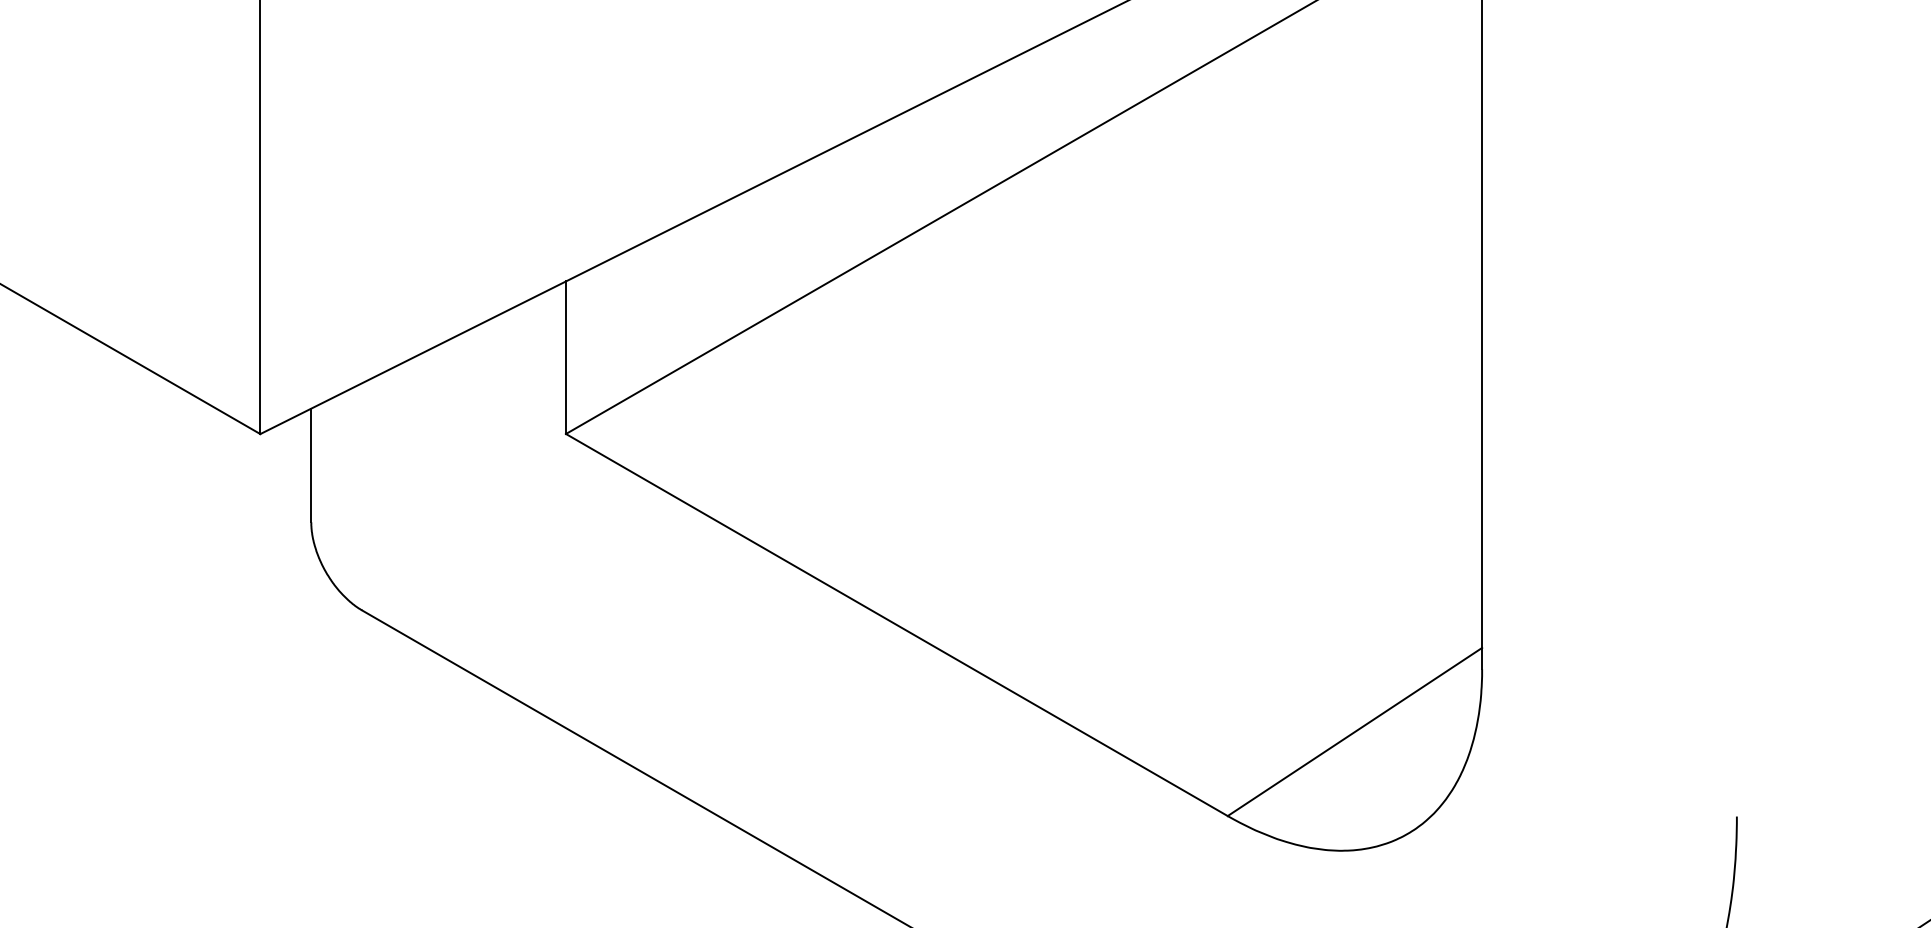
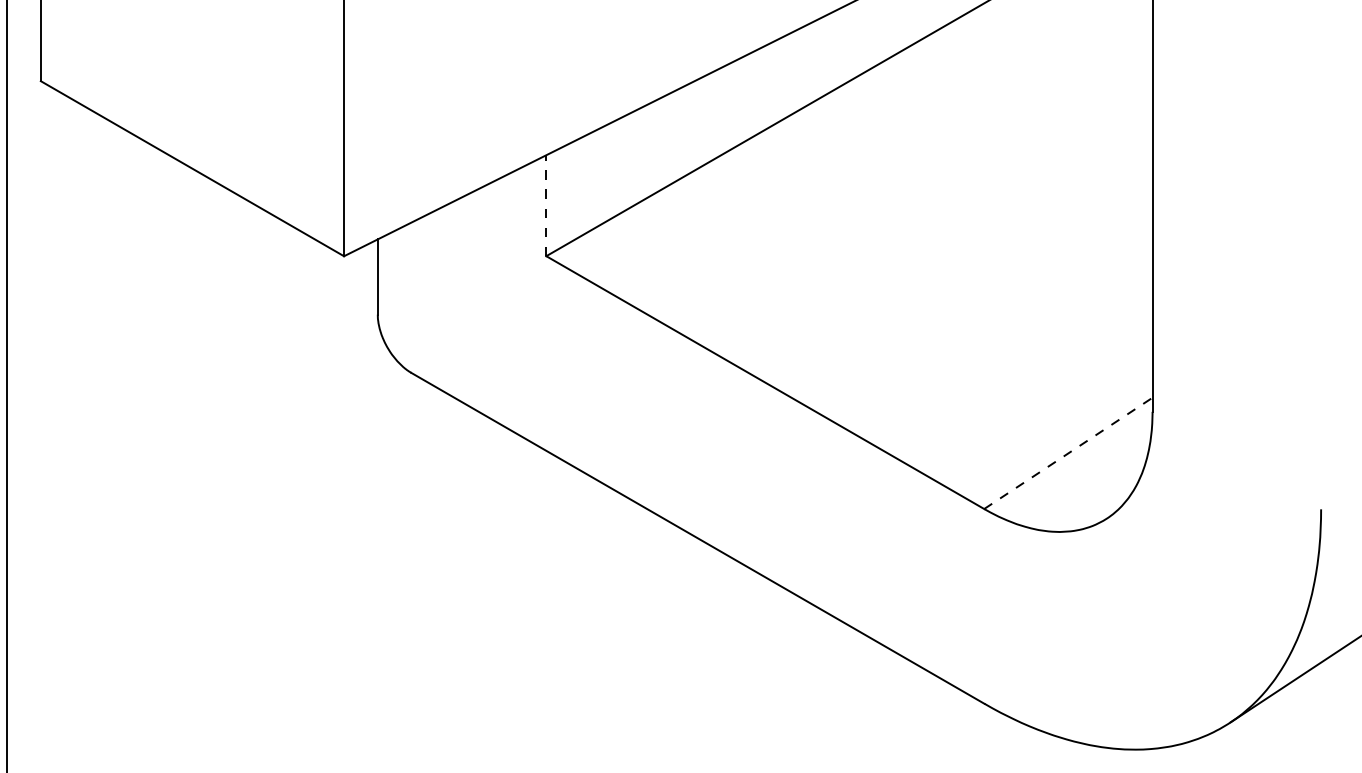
line: (566, 357) -> (546, 205), solid -> dashed
line: (1355, 732) -> (1068, 453), solid -> dashed

